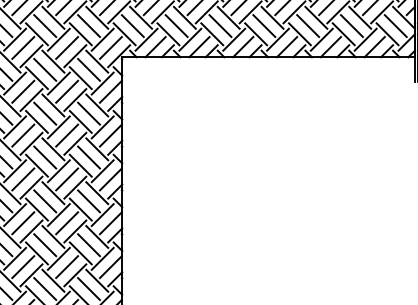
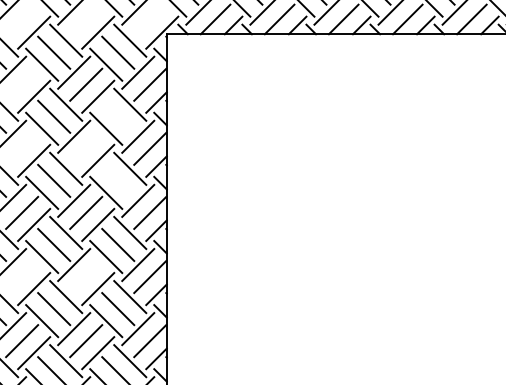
line: (23, 47) -> (22, 20), removed
line: (67, 47) -> (86, 20), removed
line: (110, 47) -> (149, 20), removed
line: (23, 91) -> (22, 84), removed
line: (88, 113) -> (117, 116), removed
line: (23, 135) -> (22, 148), removed
line: (67, 135) -> (86, 148), removed
line: (88, 157) -> (117, 180), removed
line: (23, 223) -> (22, 277), removed
line: (67, 223) -> (86, 277), removed

